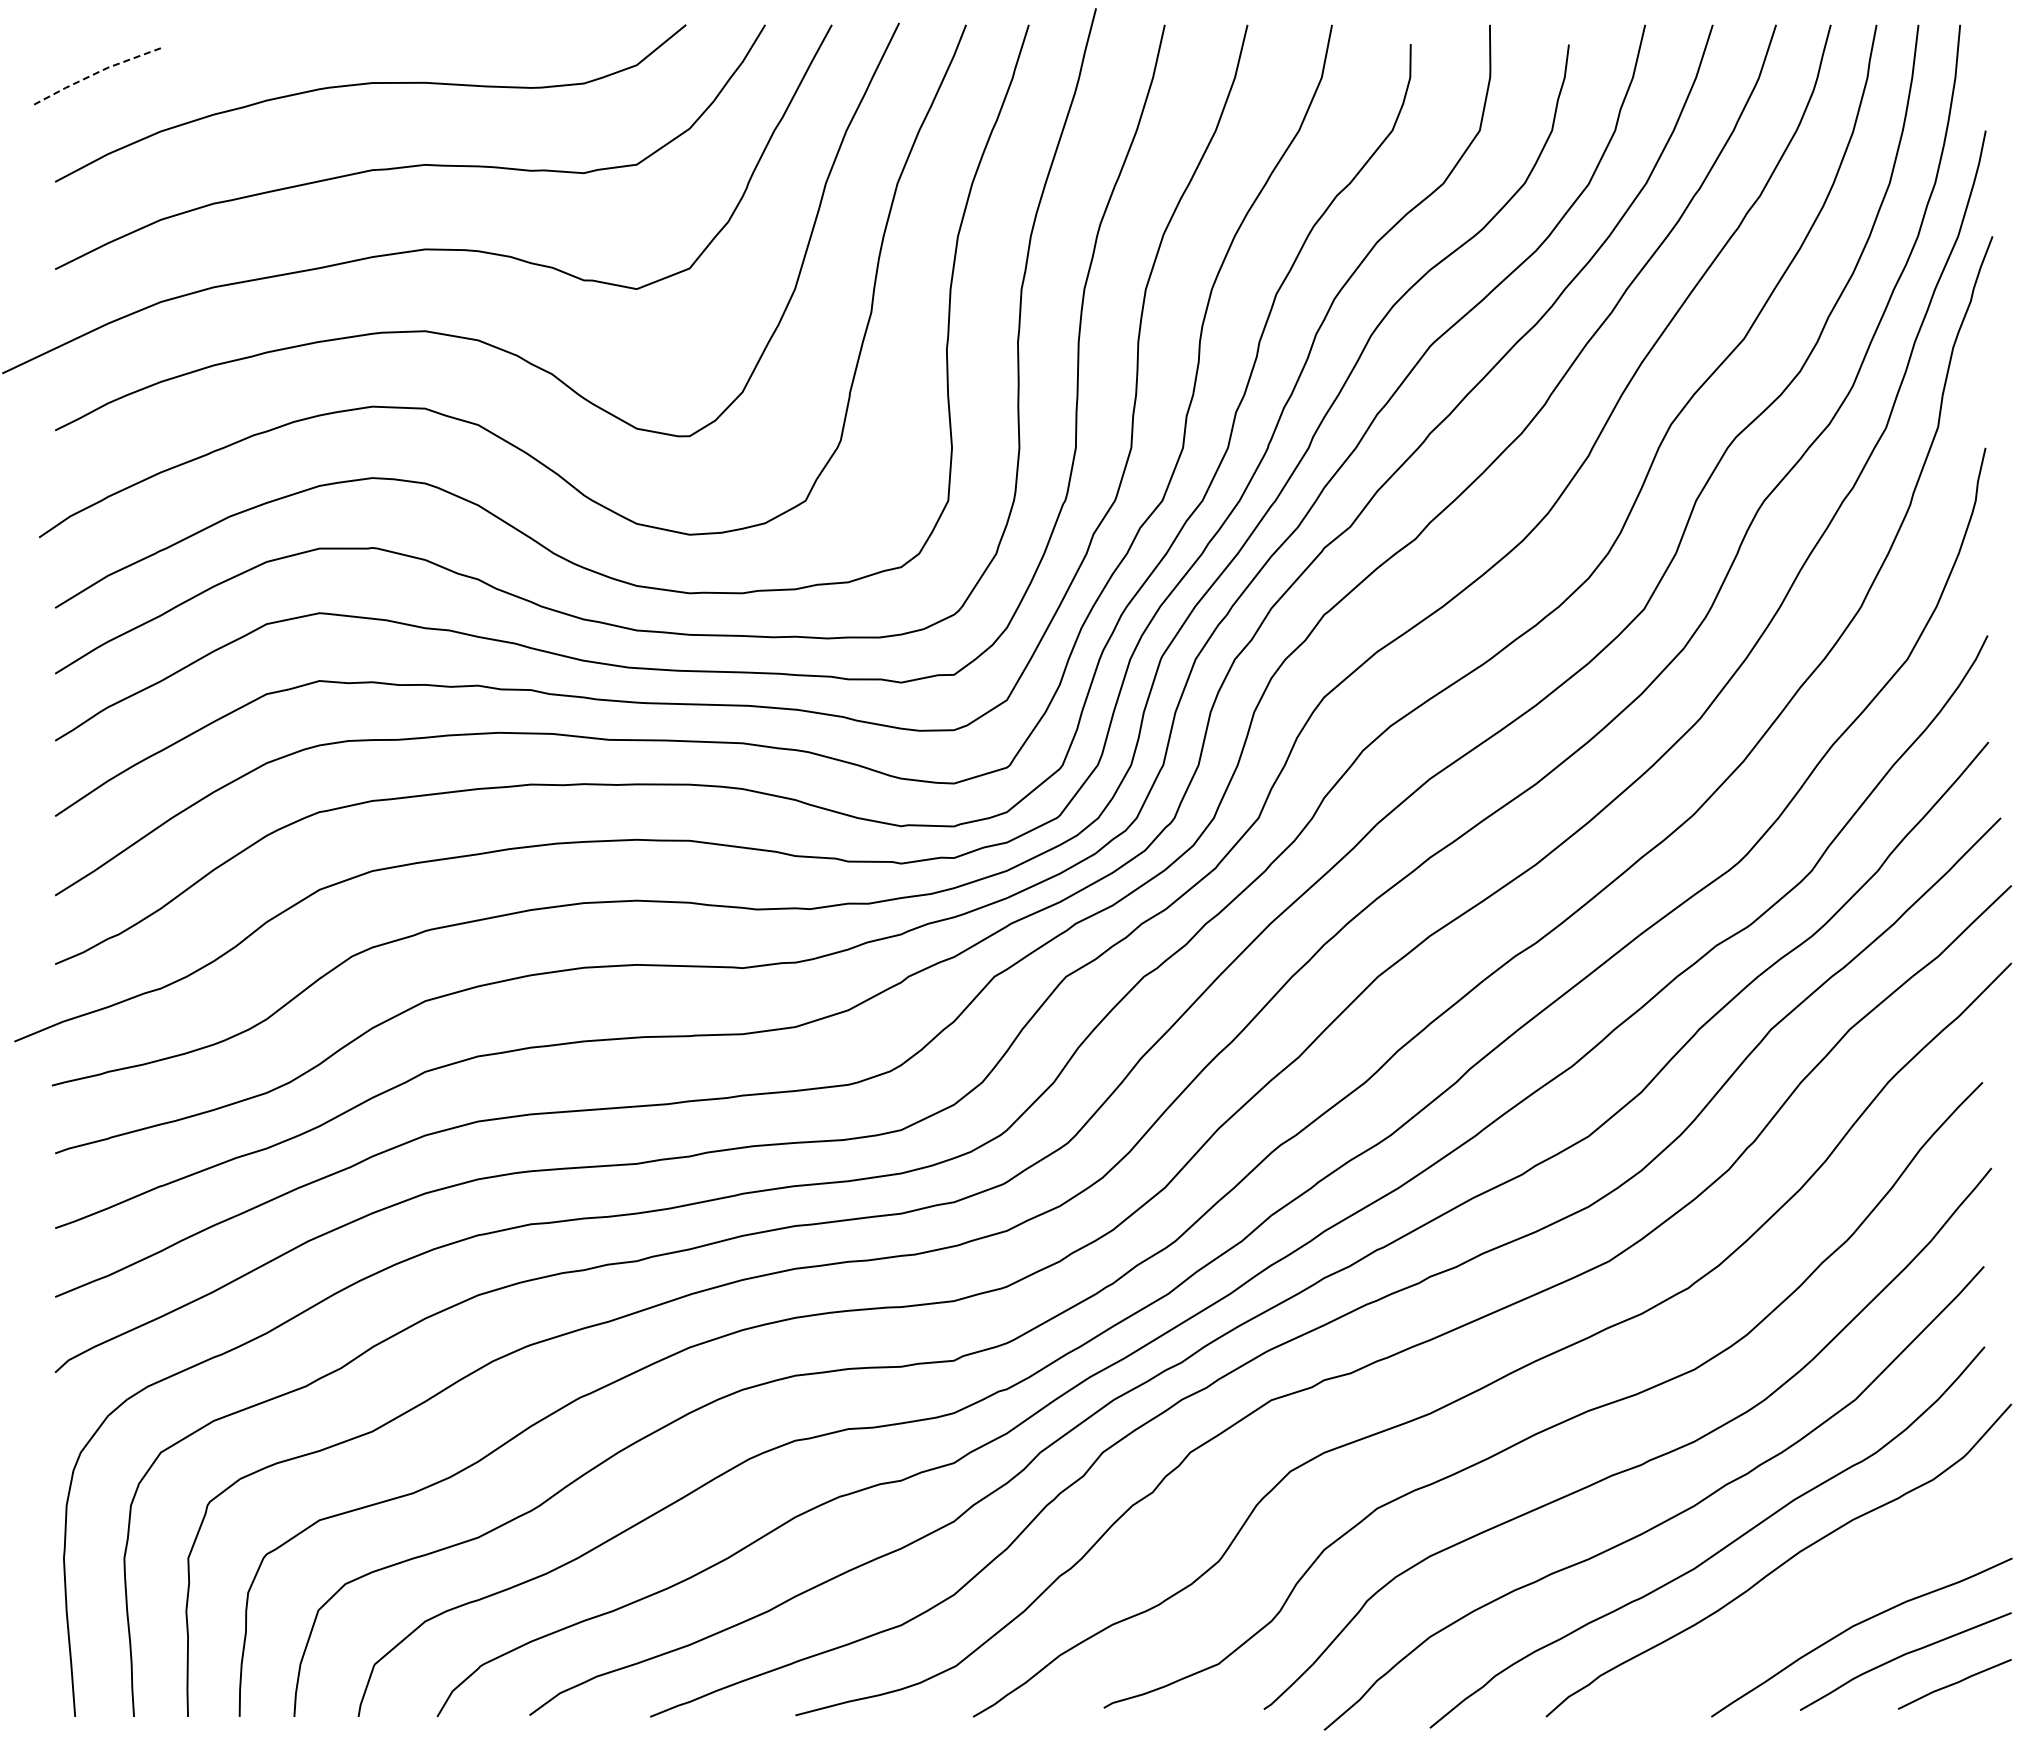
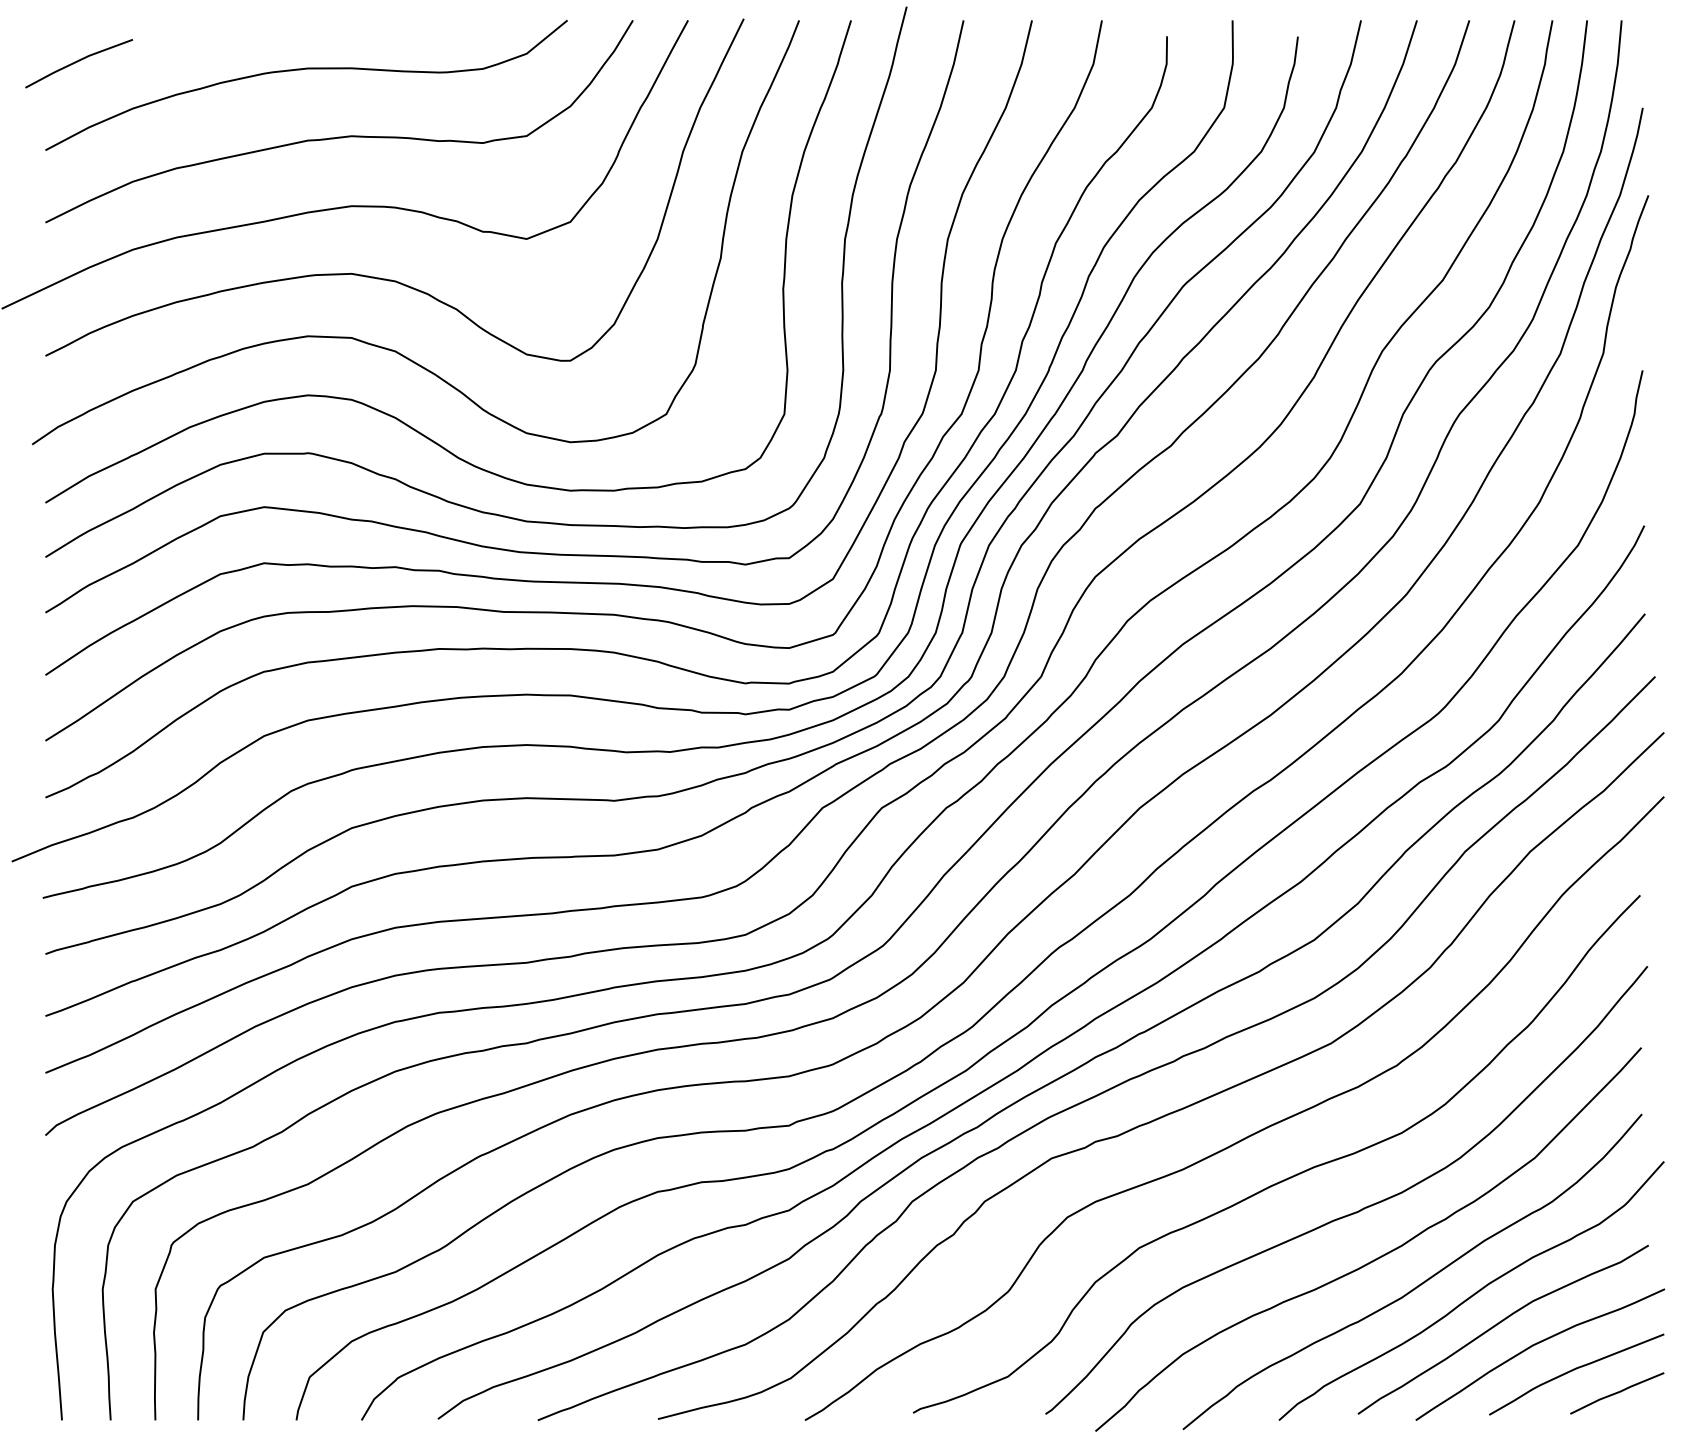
line: (93, 74) -> (77, 61), dashed -> solid
curve: (1812, 1600) -> (1499, 1324), added

